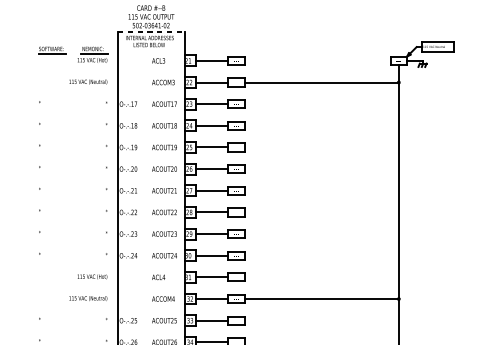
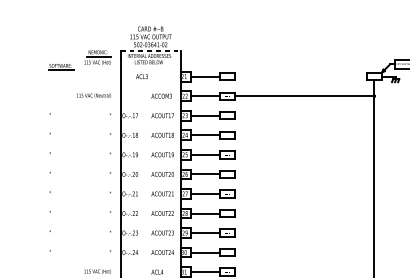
part: (92, 54) -> (97, 57), moved
text: (158, 60) -> (141, 76), moved

